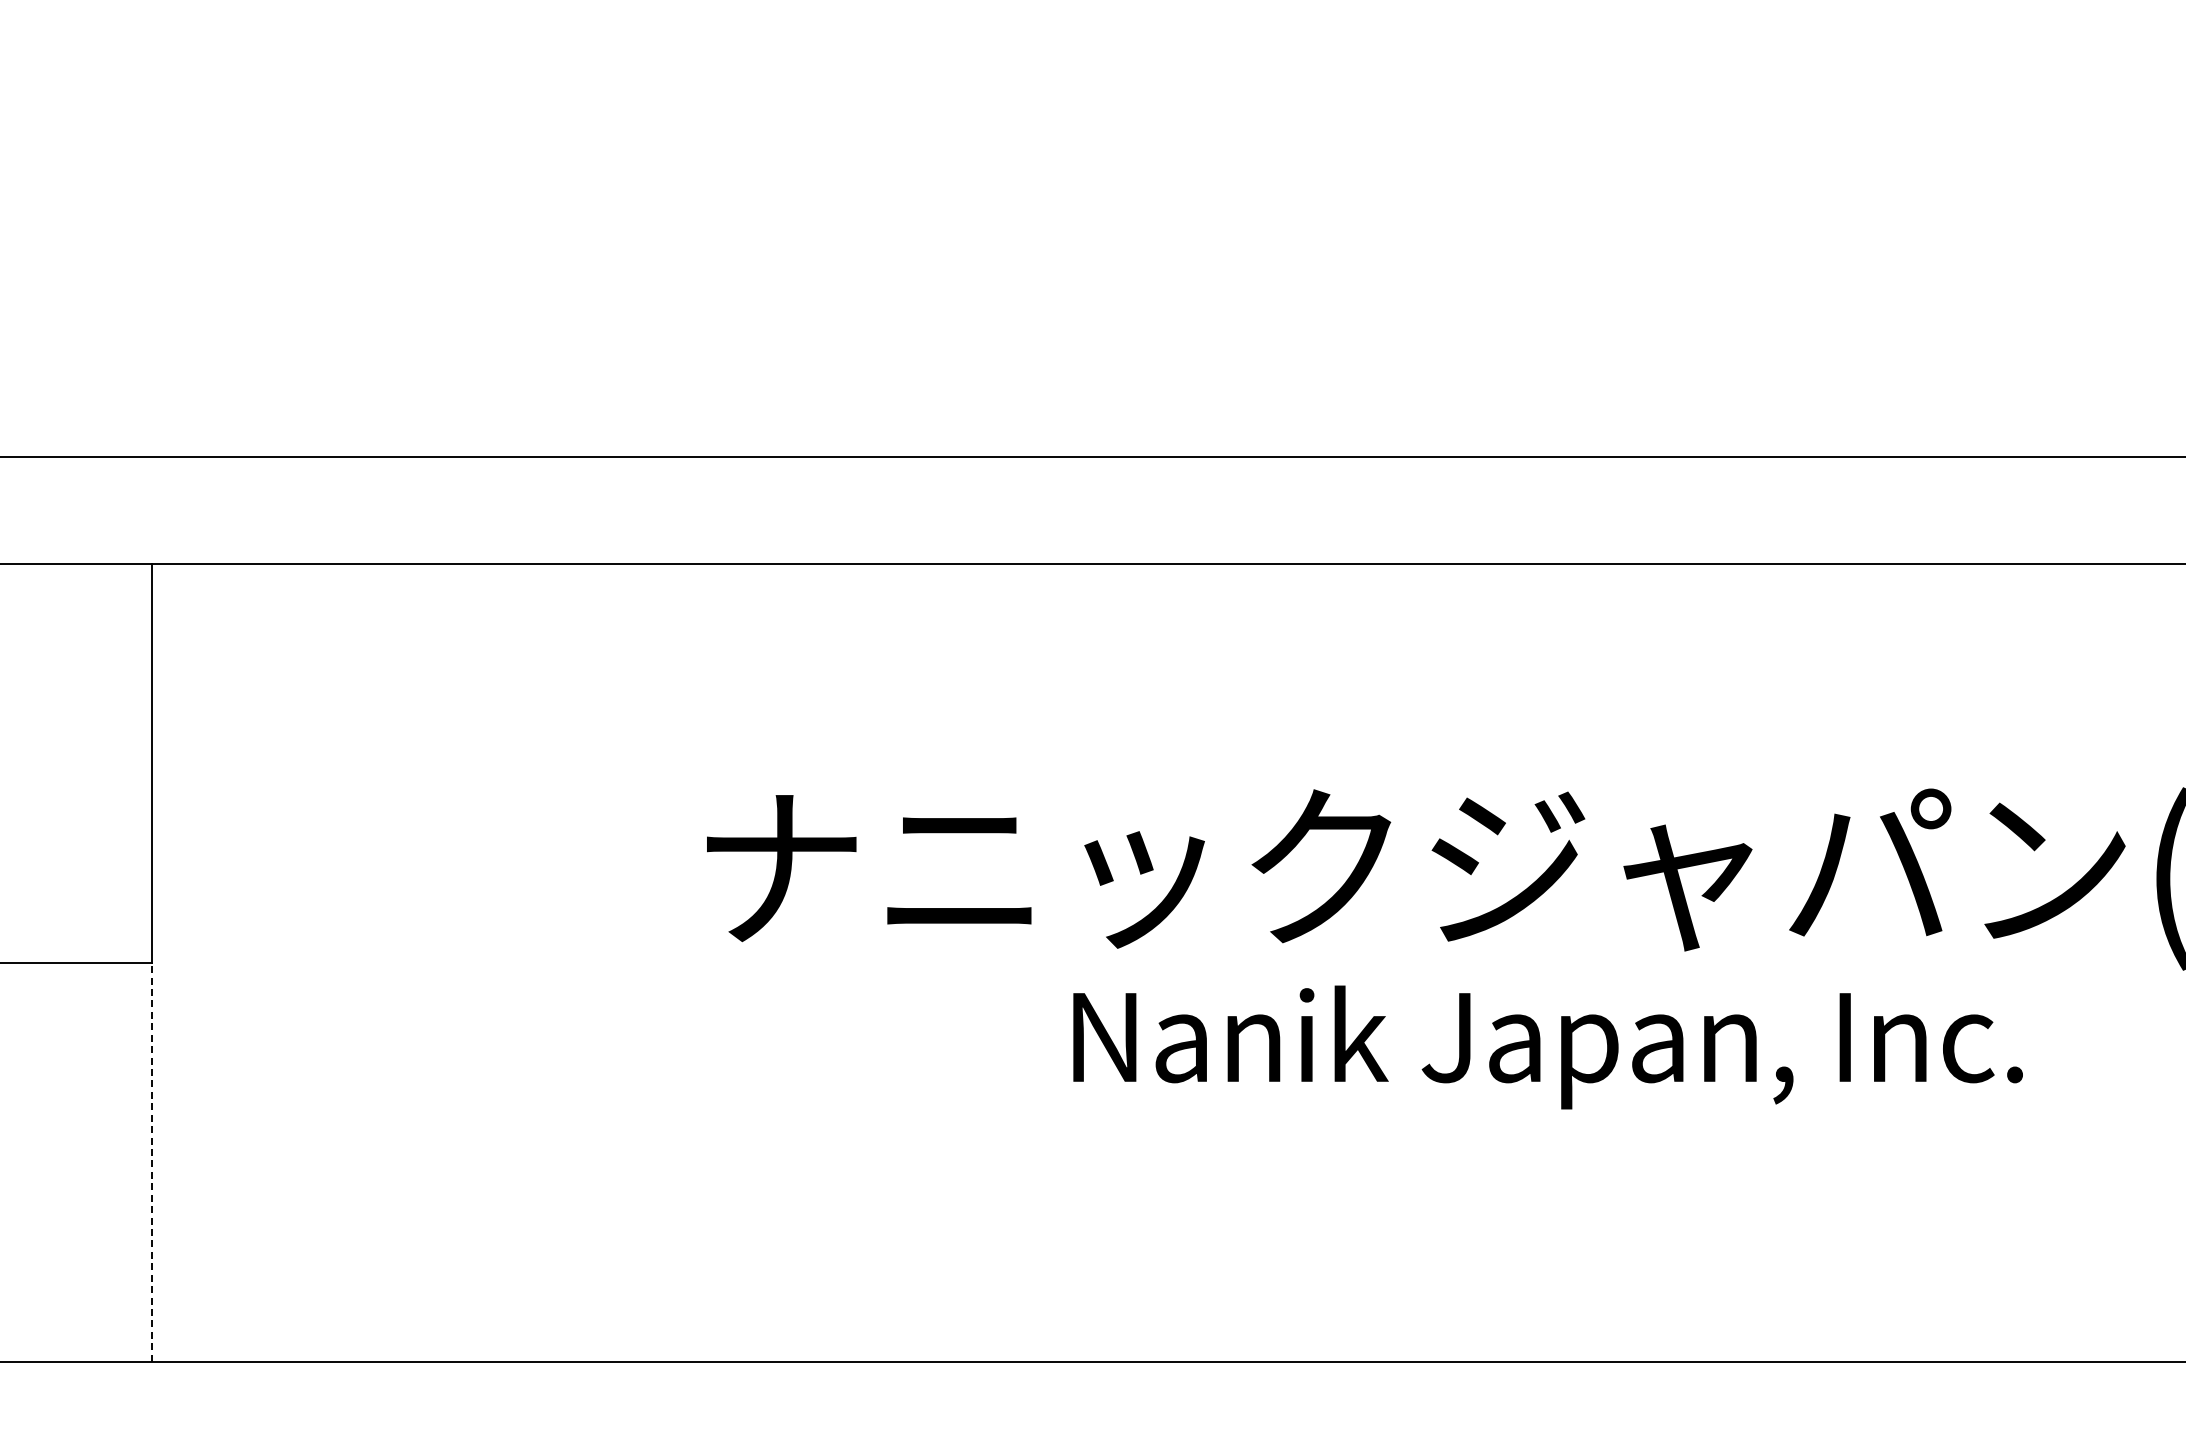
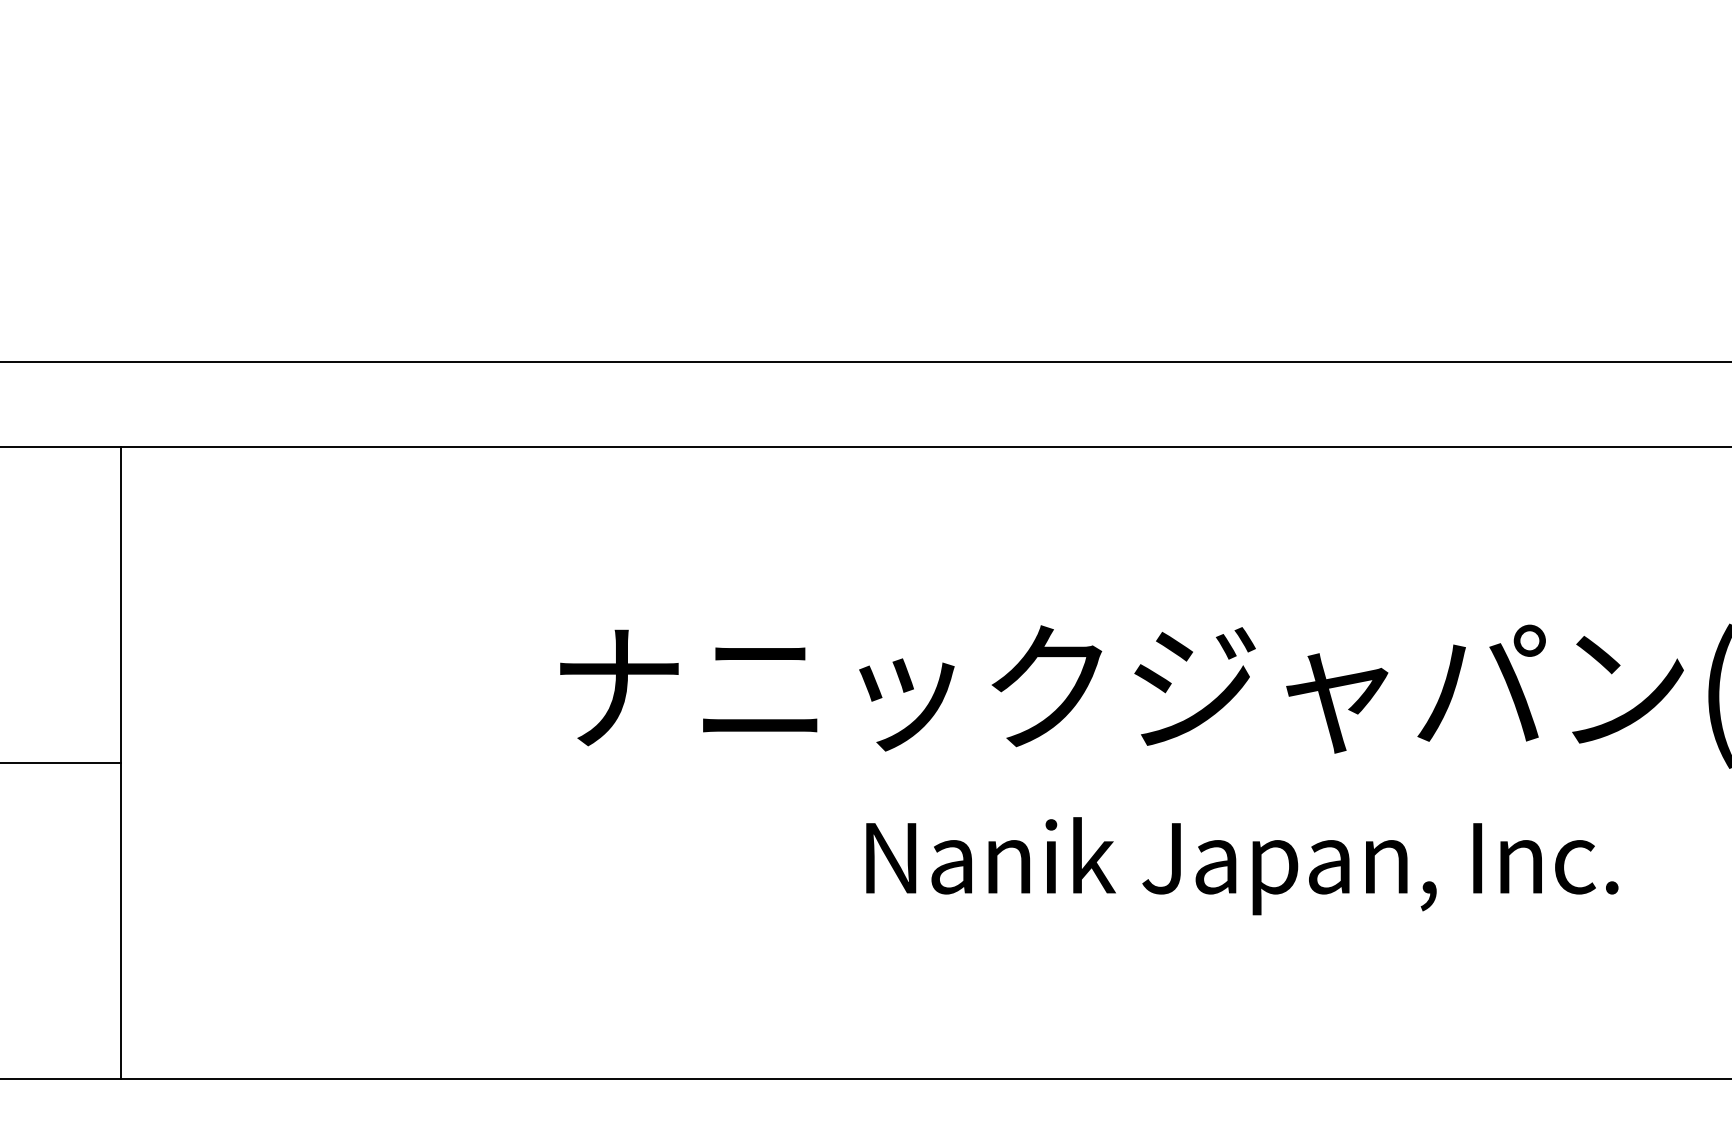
text: (1547, 1047) -> (1241, 866), moved
line: (152, 1161) -> (121, 920), dashed -> solid

